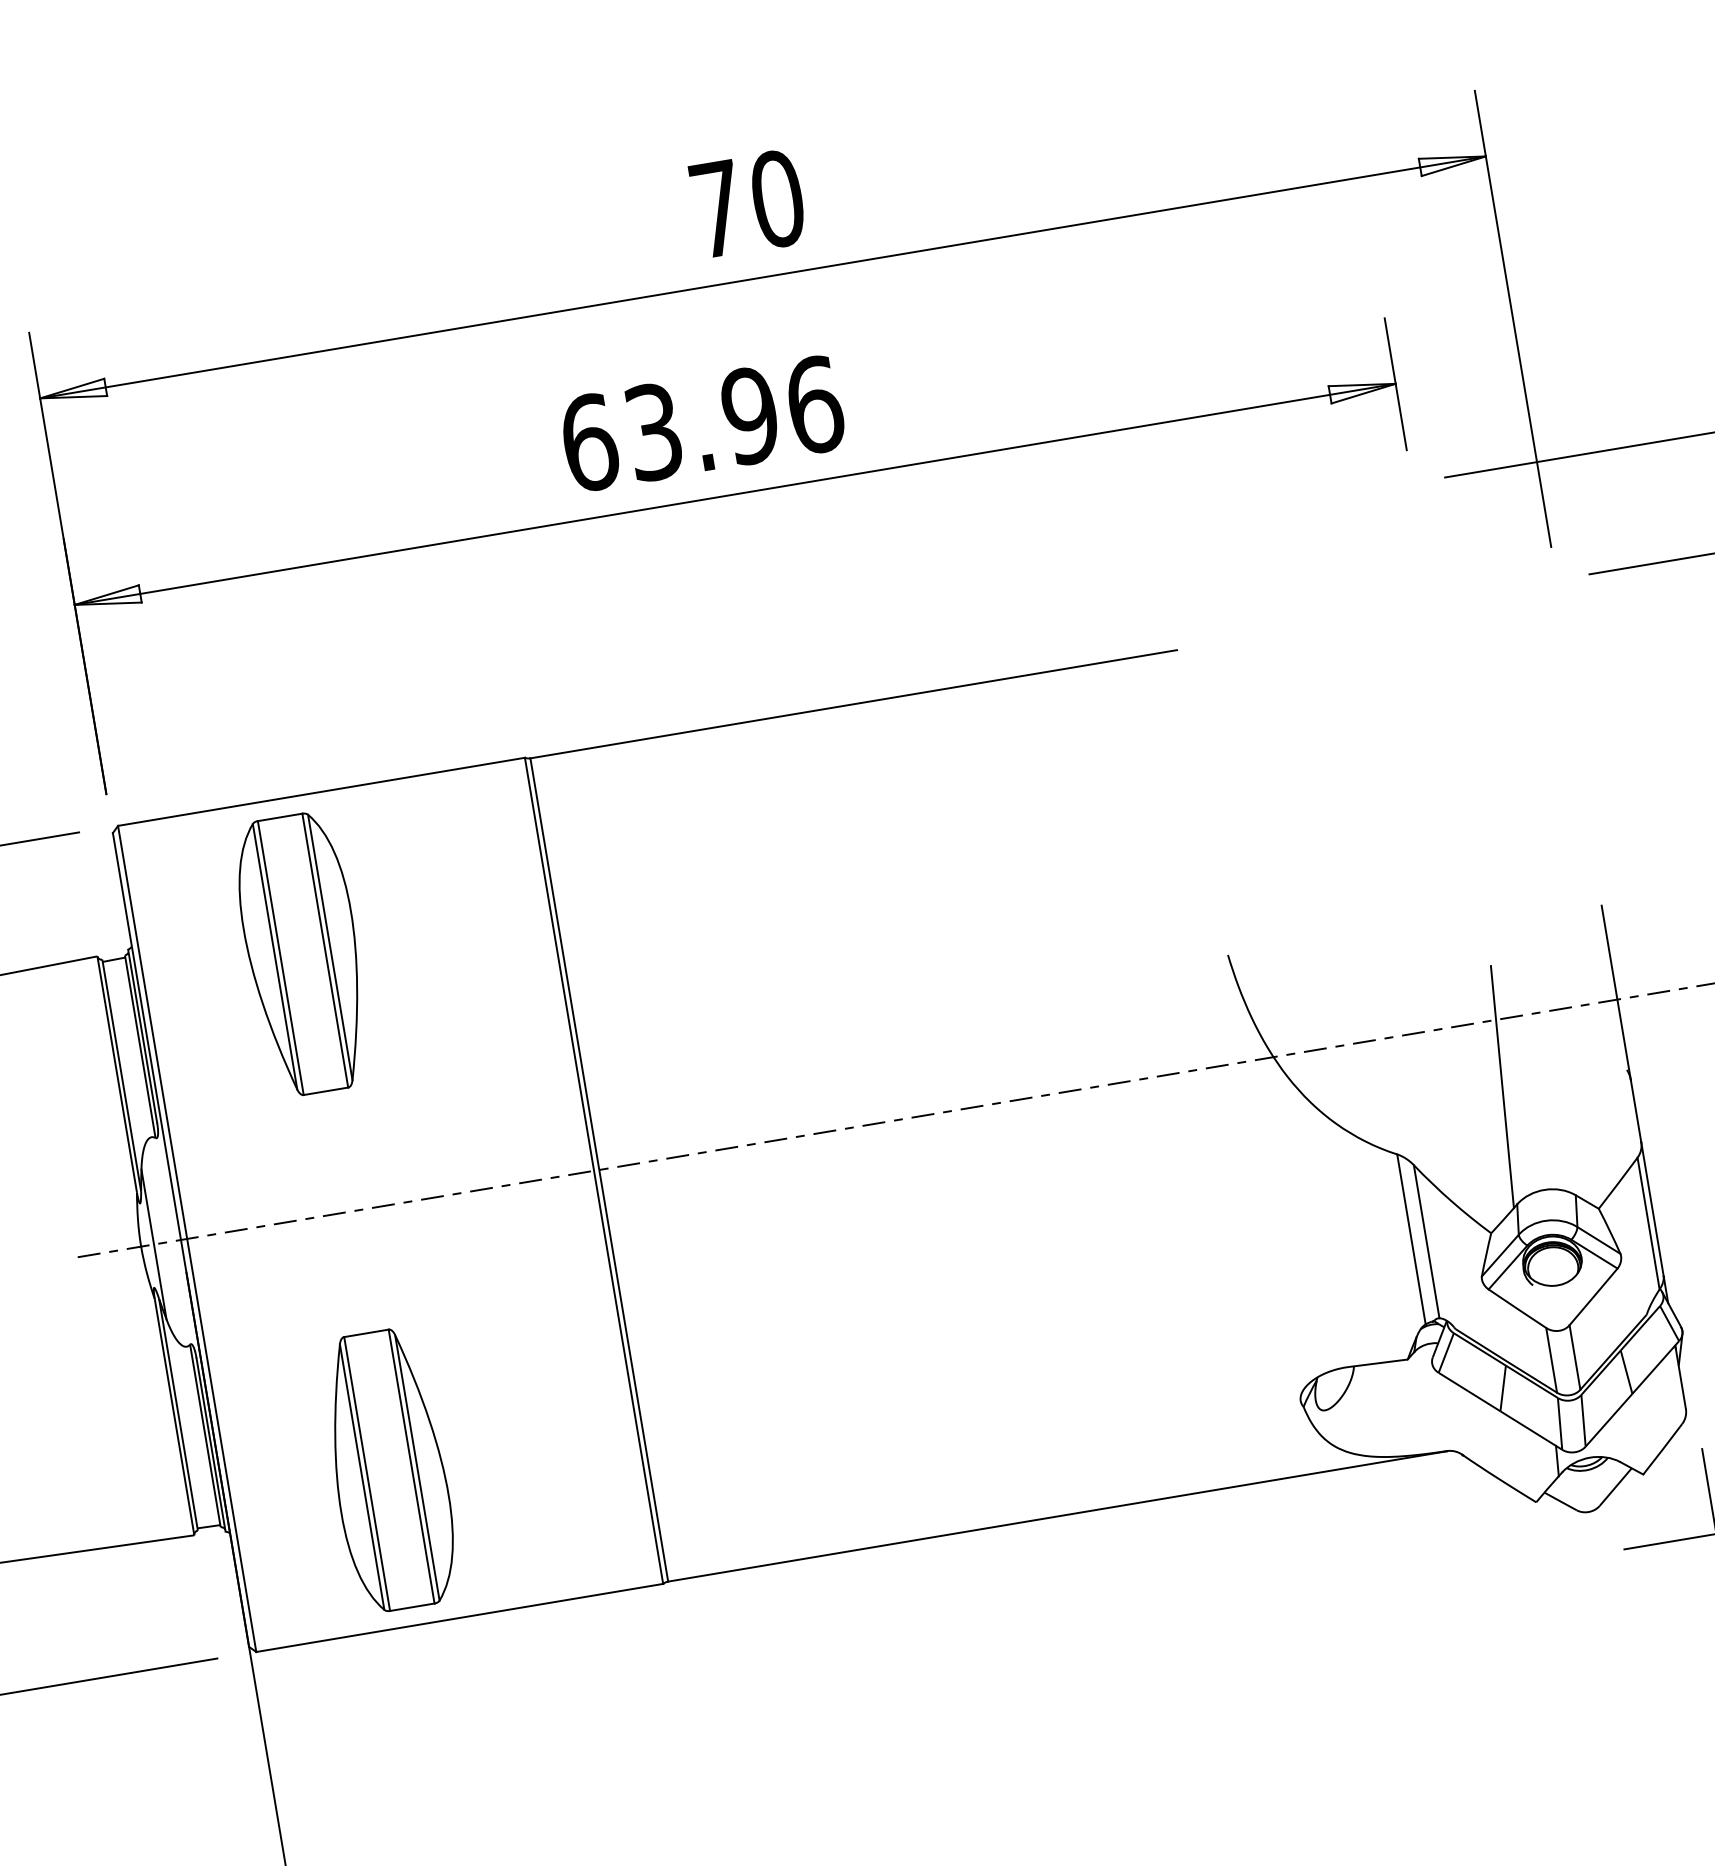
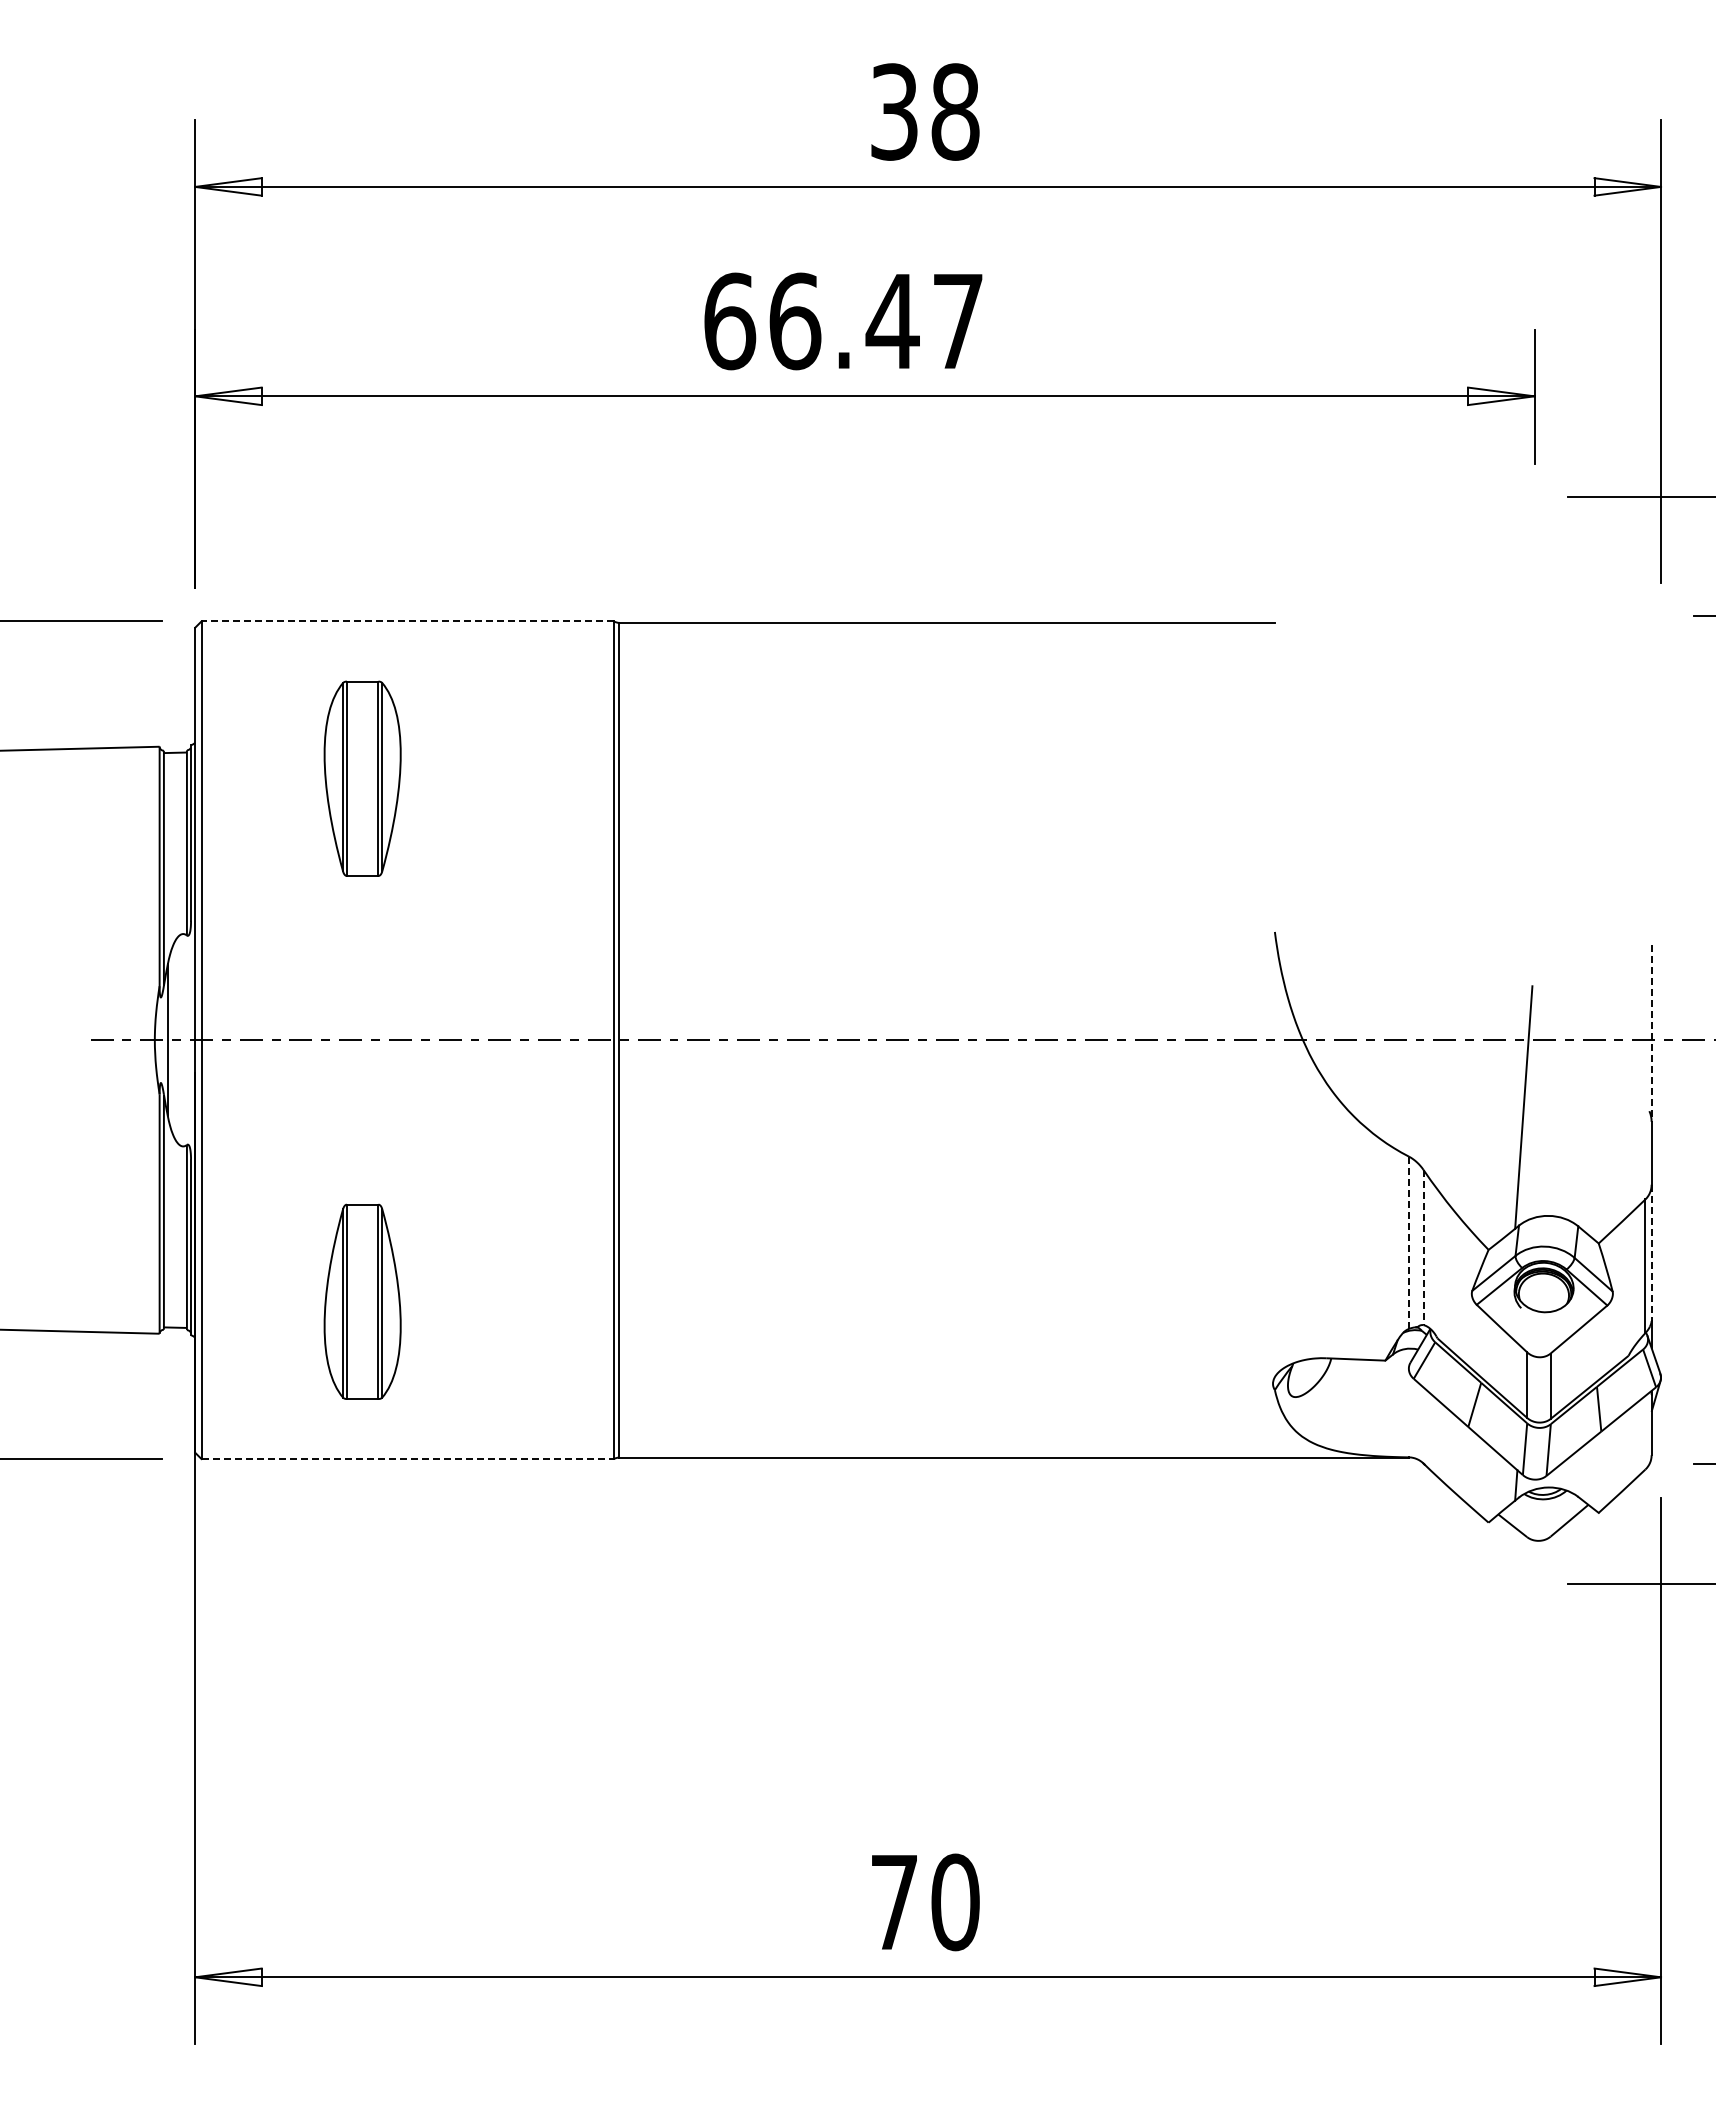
text: (747, 203) -> (925, 111), 70 -> 38
text: (734, 418) -> (876, 321), 63.96 -> 66.47
line: (321, 791) -> (407, 621), solid -> dashed
part: (302, 954) -> (362, 778), size x0.7
line: (1616, 992) -> (1651, 1033), solid -> dashed
line: (1652, 1209) -> (1651, 1253), solid -> dashed
line: (1411, 1239) -> (1408, 1242), solid -> dashed
line: (1426, 1241) -> (1423, 1247), solid -> dashed
part: (389, 1470) -> (362, 1301), size x0.7
line: (460, 1618) -> (408, 1459), solid -> dashed

